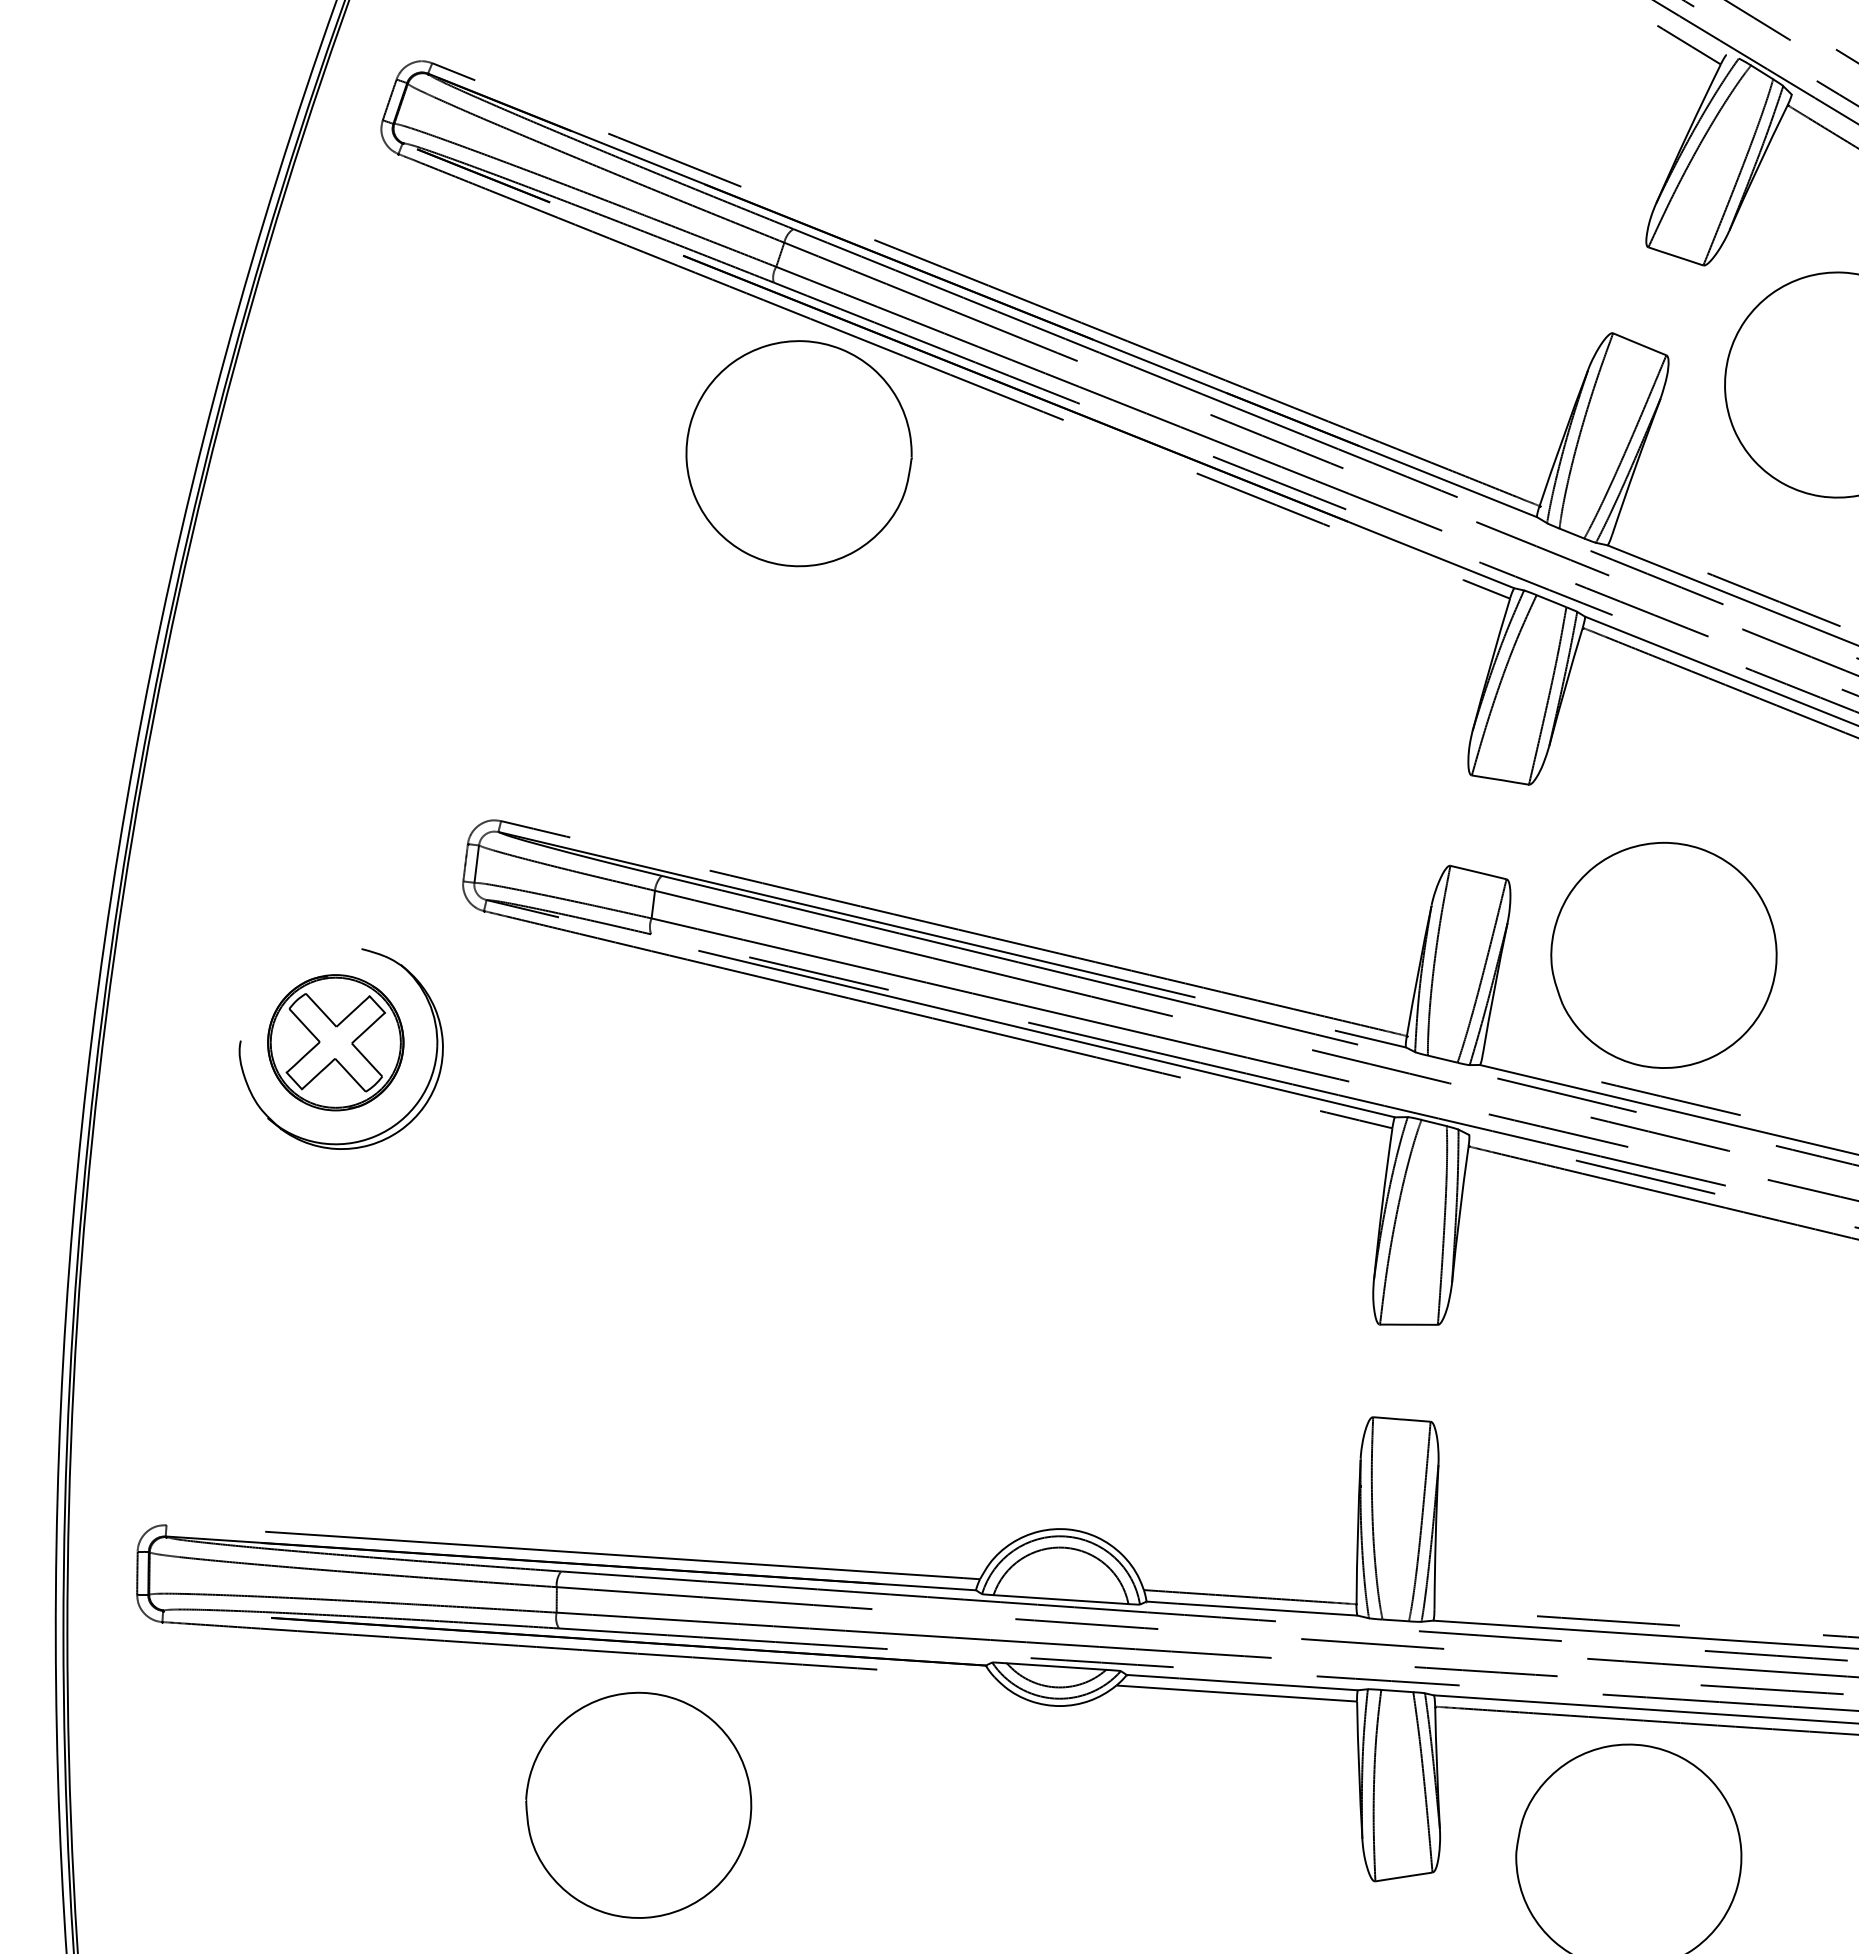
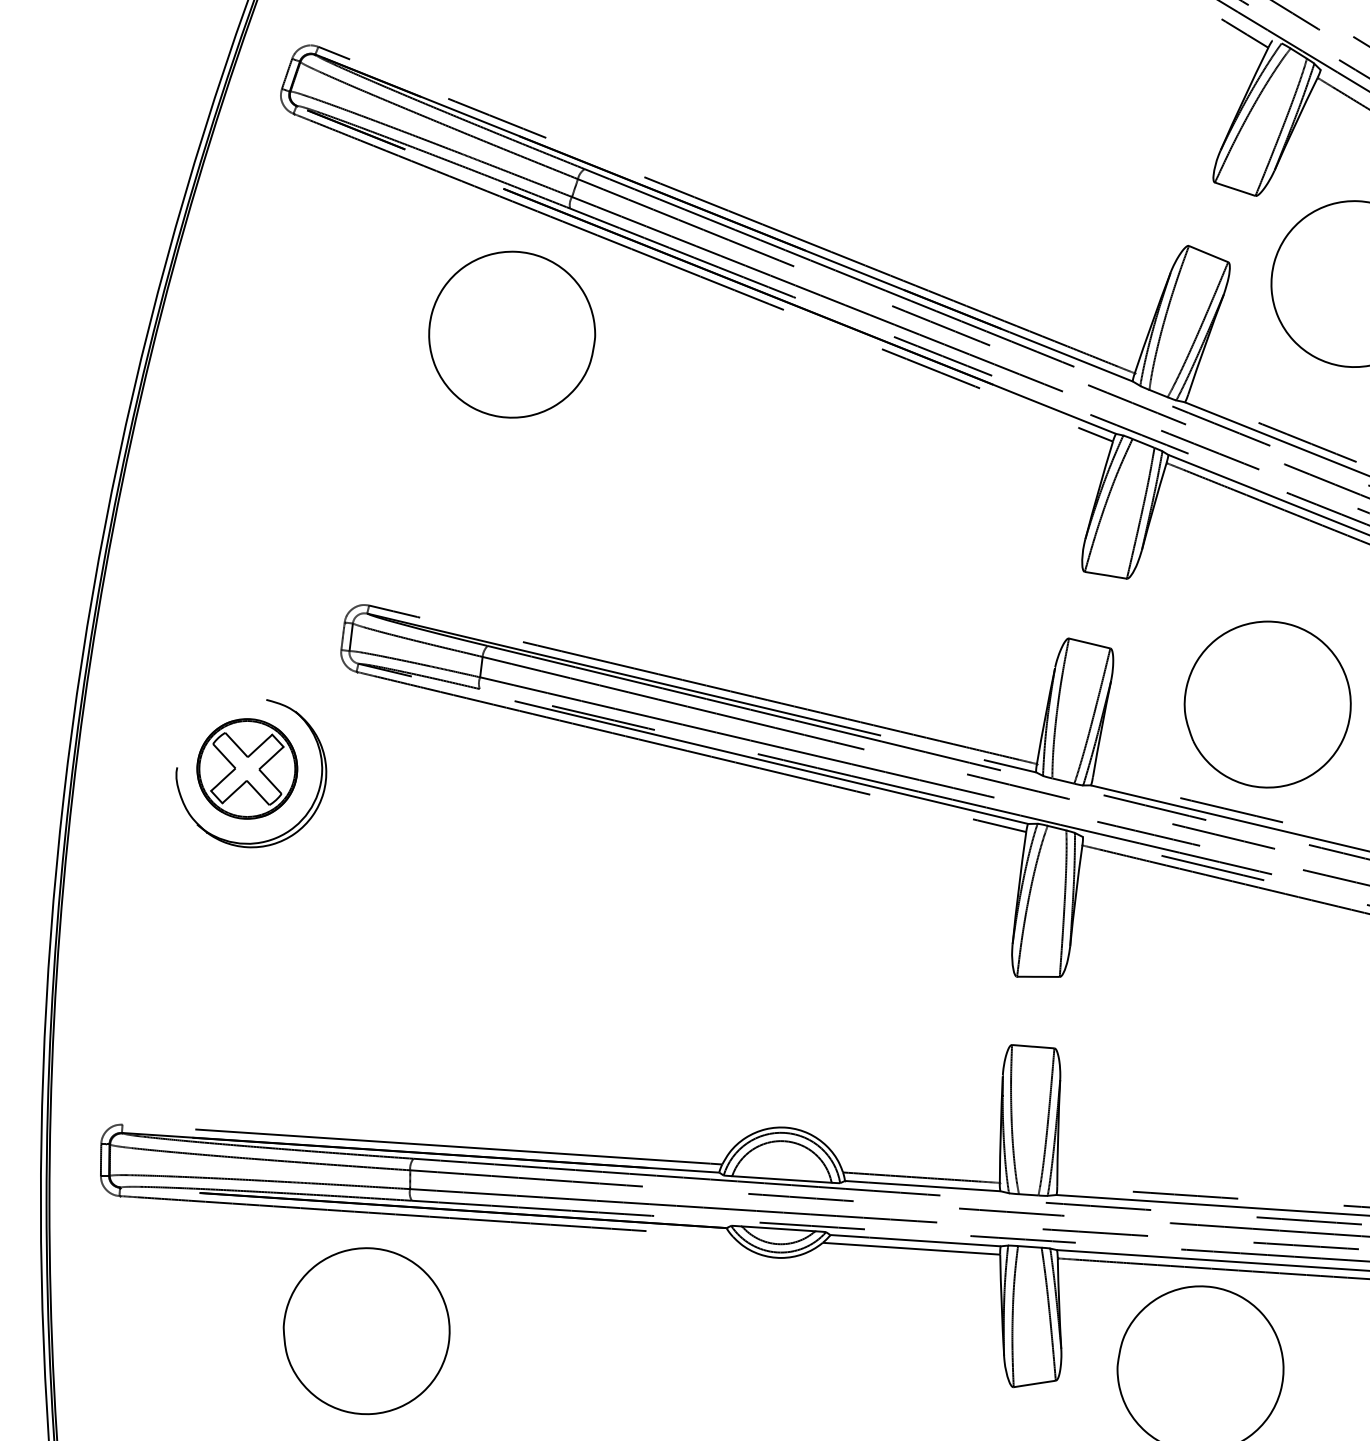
part: (798, 453) -> (511, 334), moved
part: (1663, 954) -> (1267, 703), moved
part: (638, 1804) -> (366, 1330), moved

